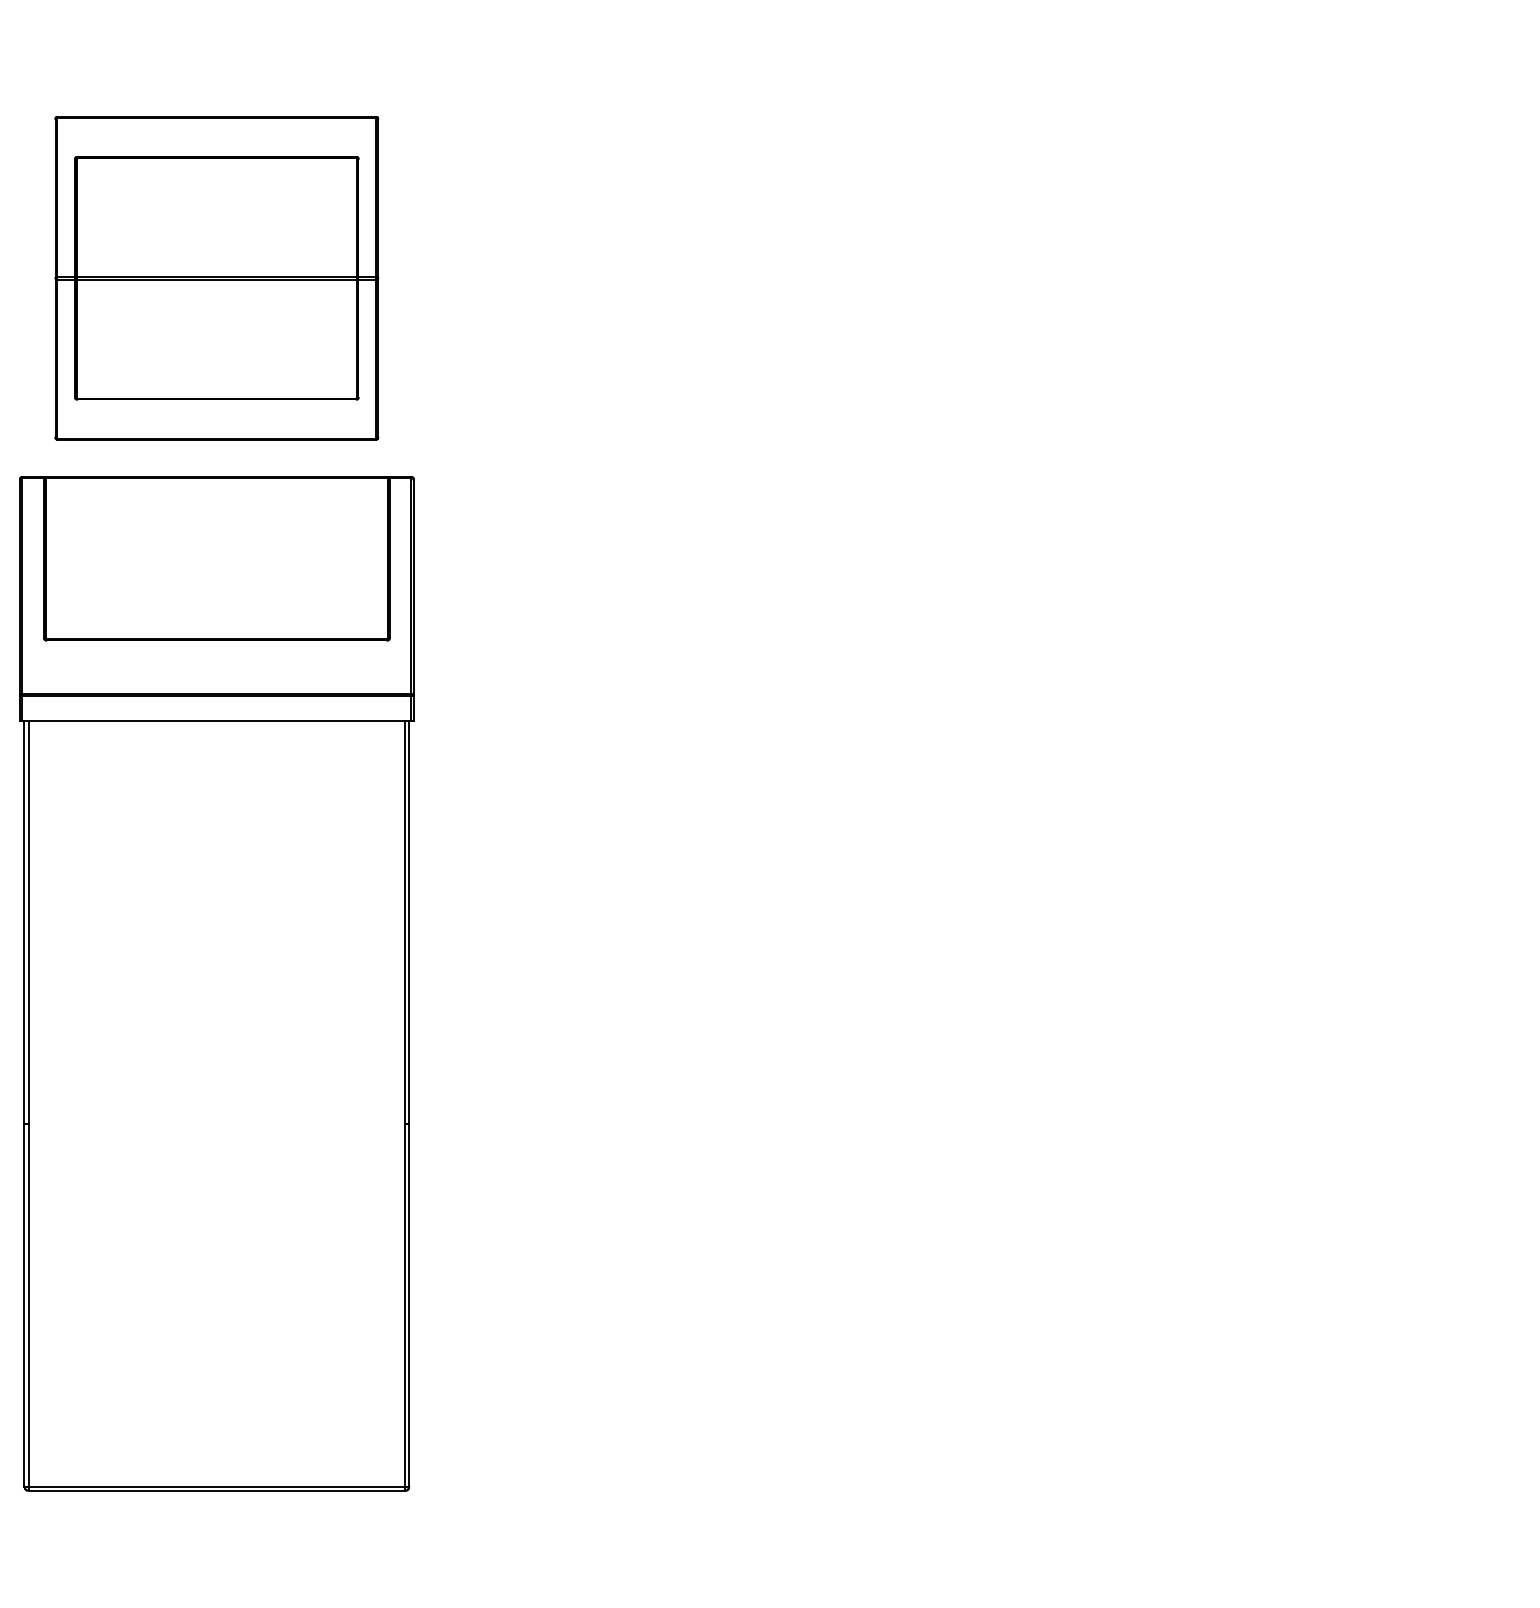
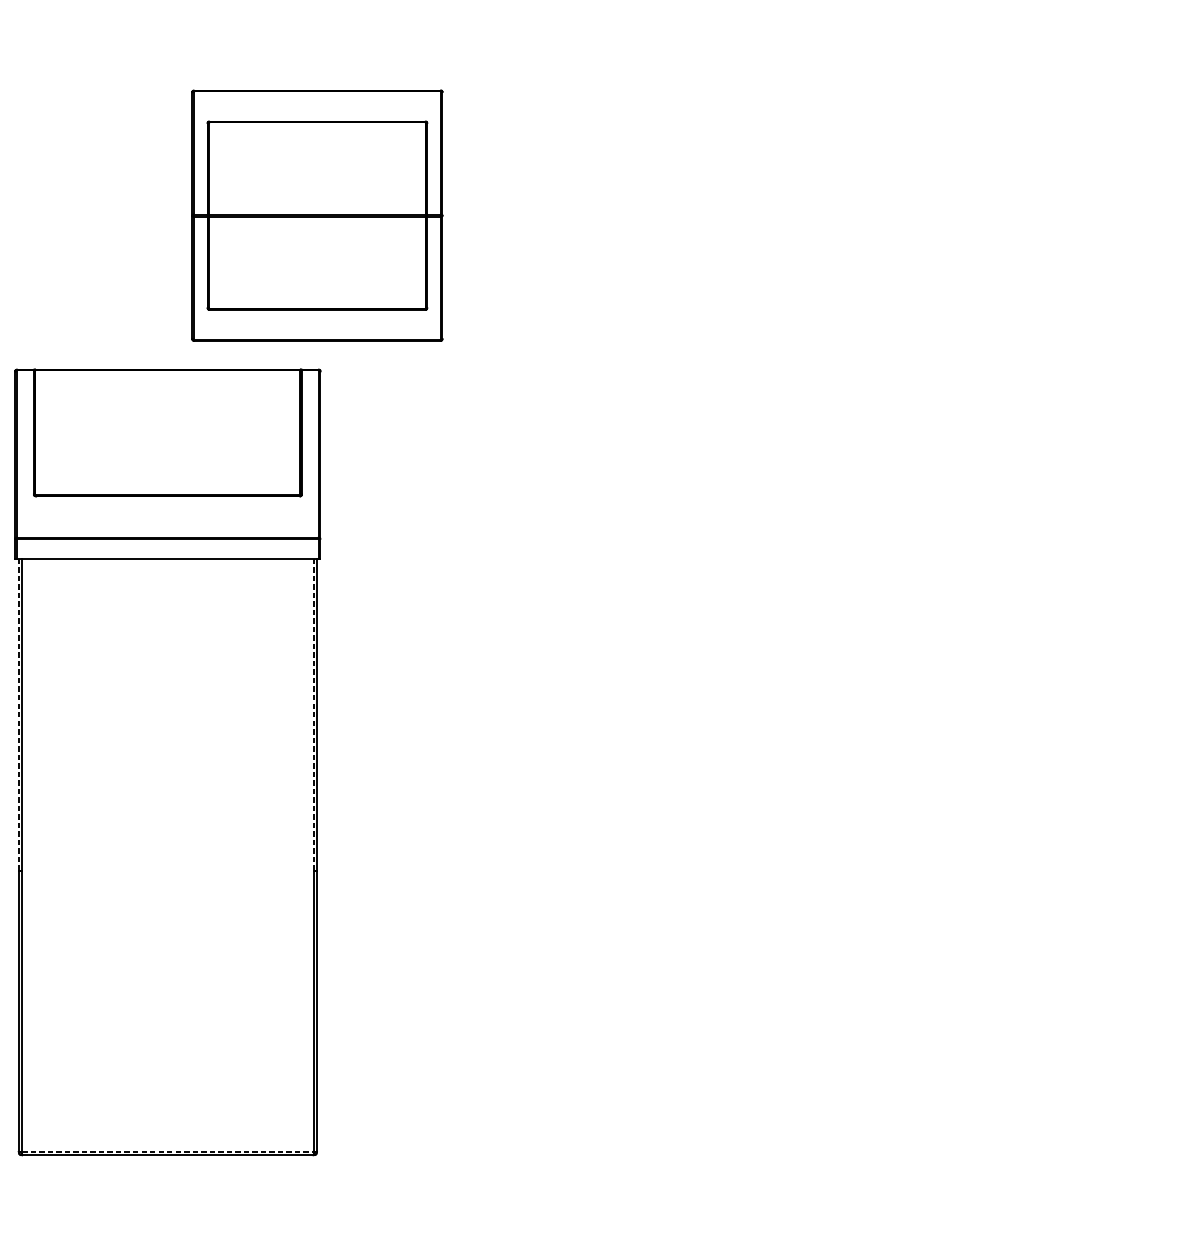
part: (216, 278) -> (317, 215), moved
line: (24, 922) -> (18, 714), solid -> dashed
line: (404, 922) -> (313, 714), solid -> dashed
line: (217, 1486) -> (168, 1151), solid -> dashed

